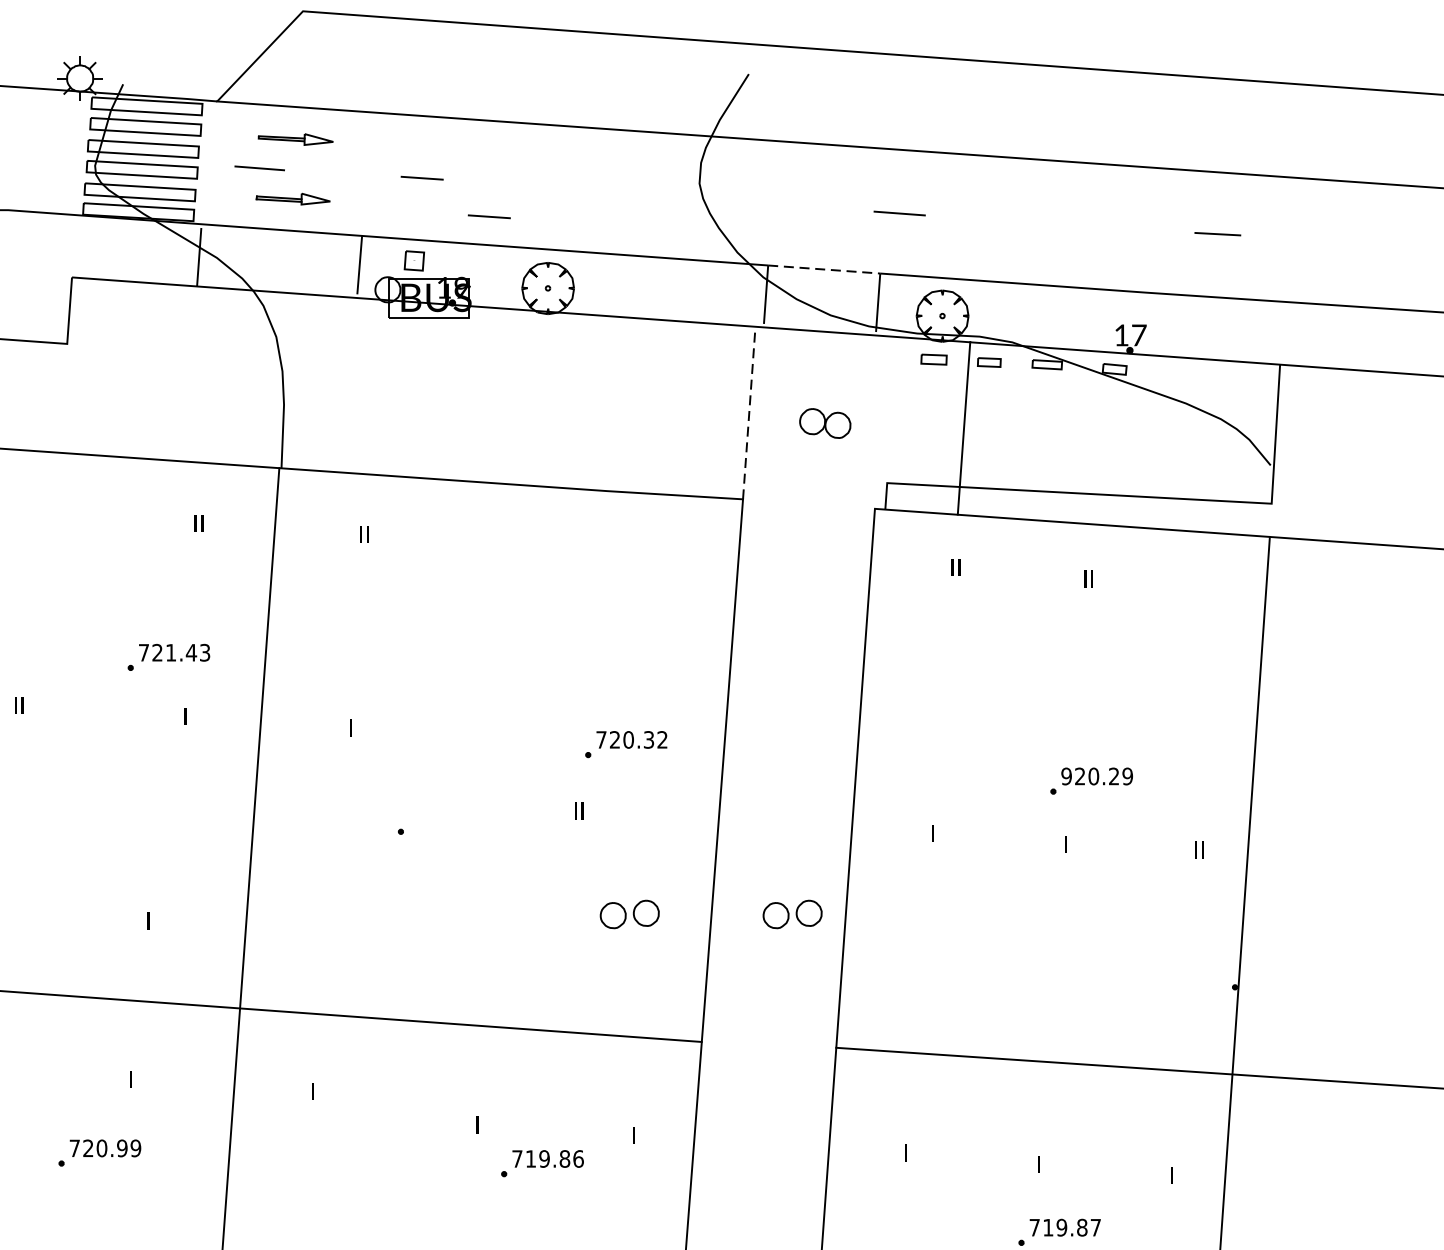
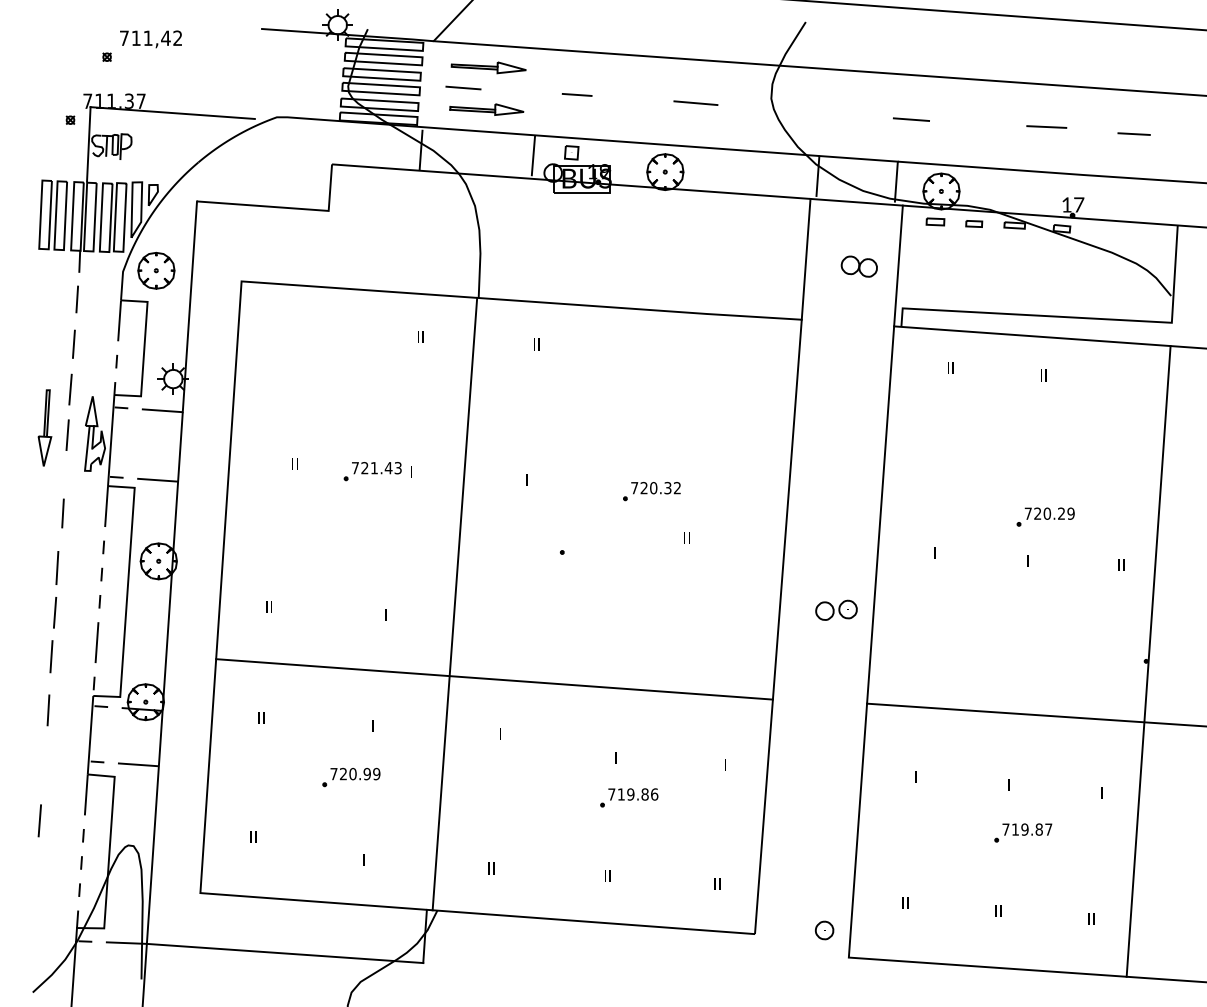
part: (295, 139) -> (488, 67), size x1.43
line: (591, 190) -> (695, 103), added
part: (292, 199) -> (486, 109), size x1.43
line: (488, 216) -> (623, 121), removed
line: (1092, 223) -> (1046, 126), added
line: (825, 269) -> (859, 158), dashed -> solid
line: (749, 413) -> (806, 259), dashed -> solid
line: (964, 427) -> (898, 265), moved
part: (168, 657) -> (372, 471), moved
part: (625, 744) -> (651, 491), moved
text: (1065, 776) -> (1027, 513), 920.29 -> 720.29
part: (629, 913) -> (722, 609), removed
part: (542, 1163) -> (629, 797), moved

